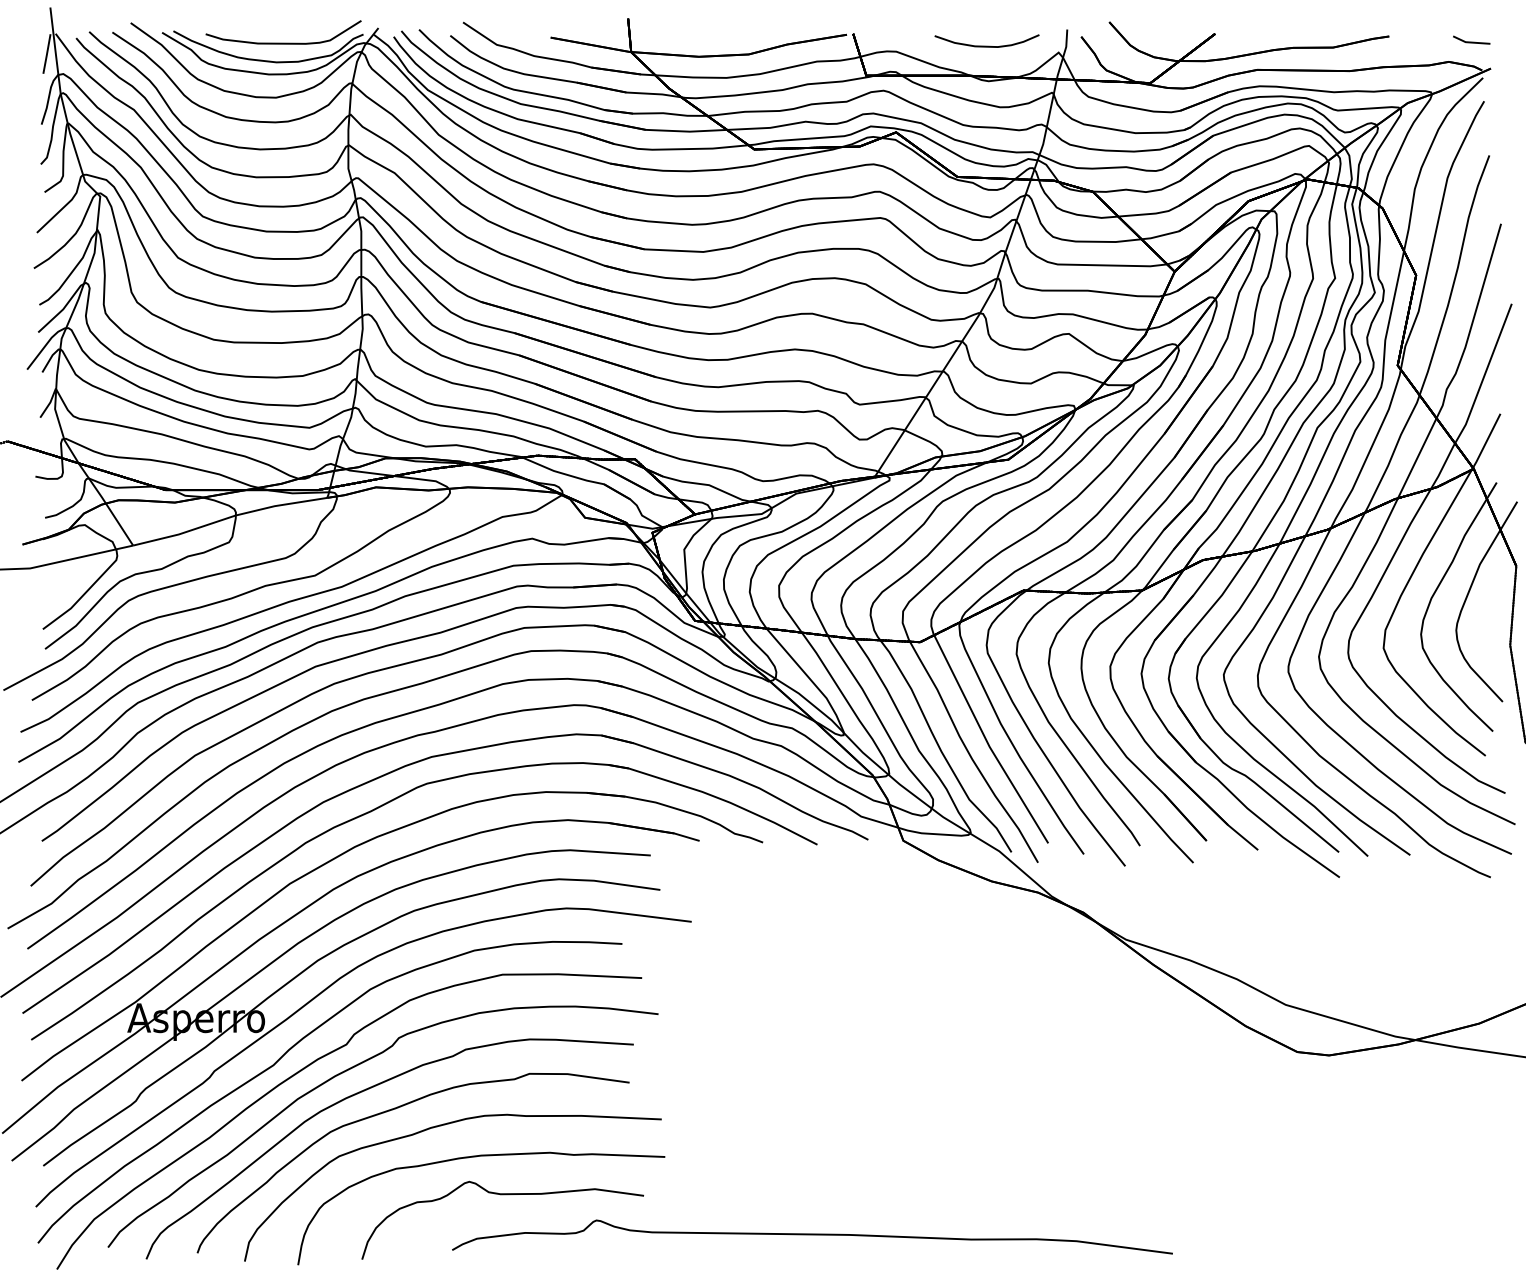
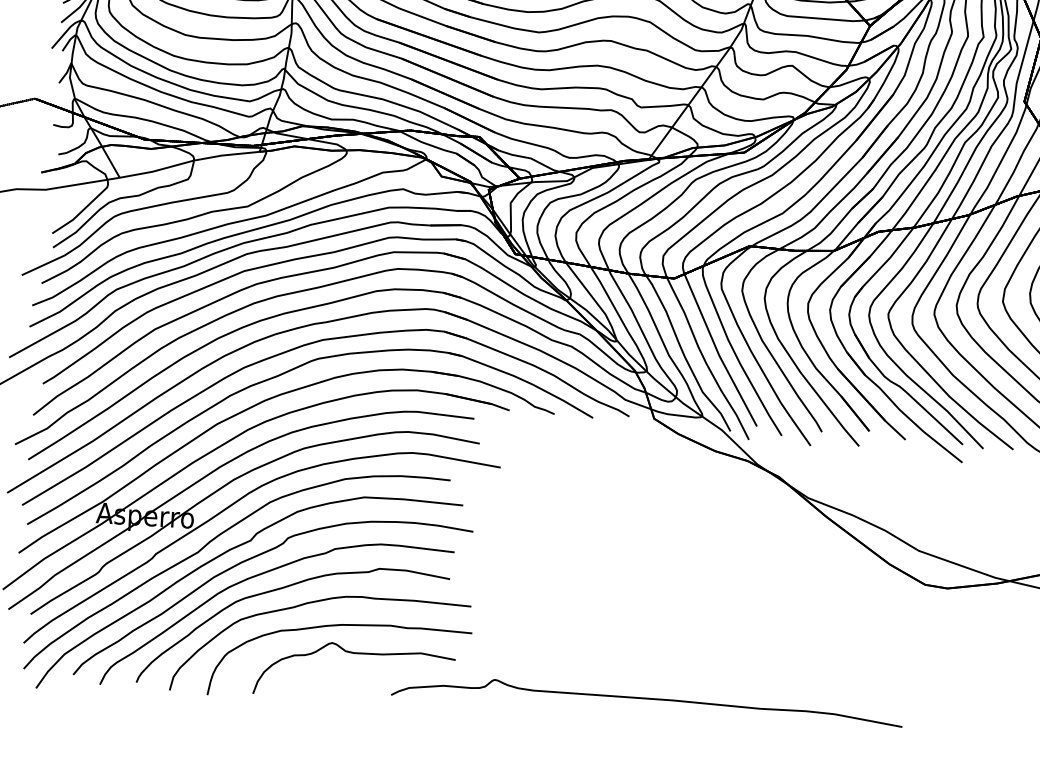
curve: (812, 1235) -> (647, 699), moved

